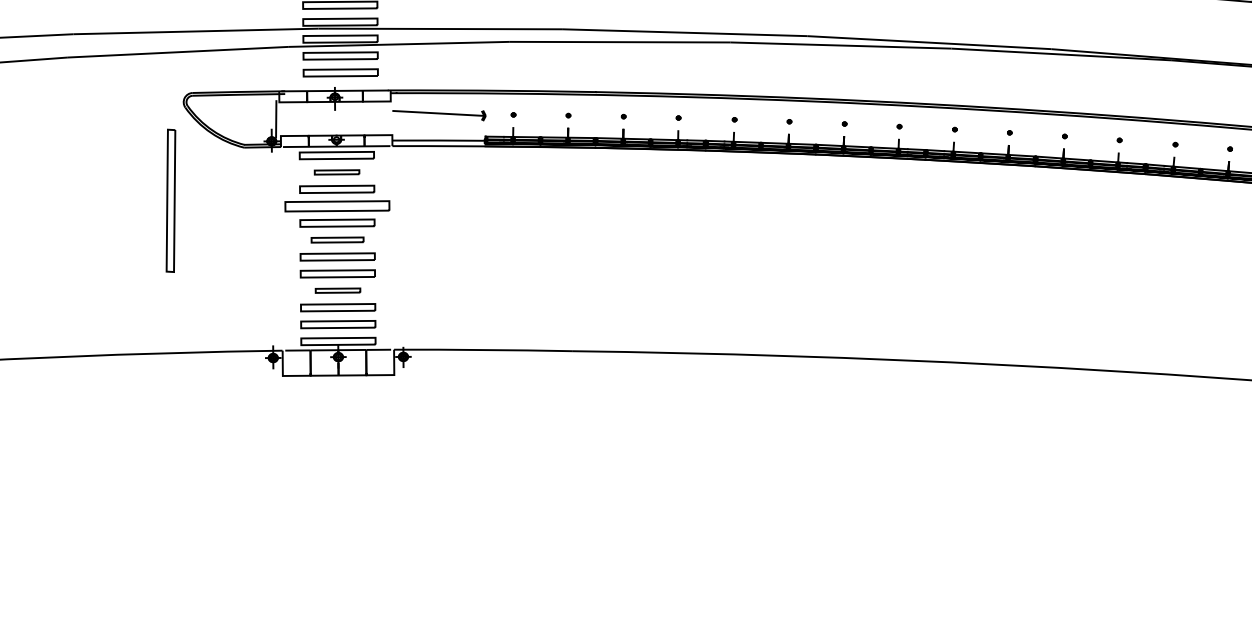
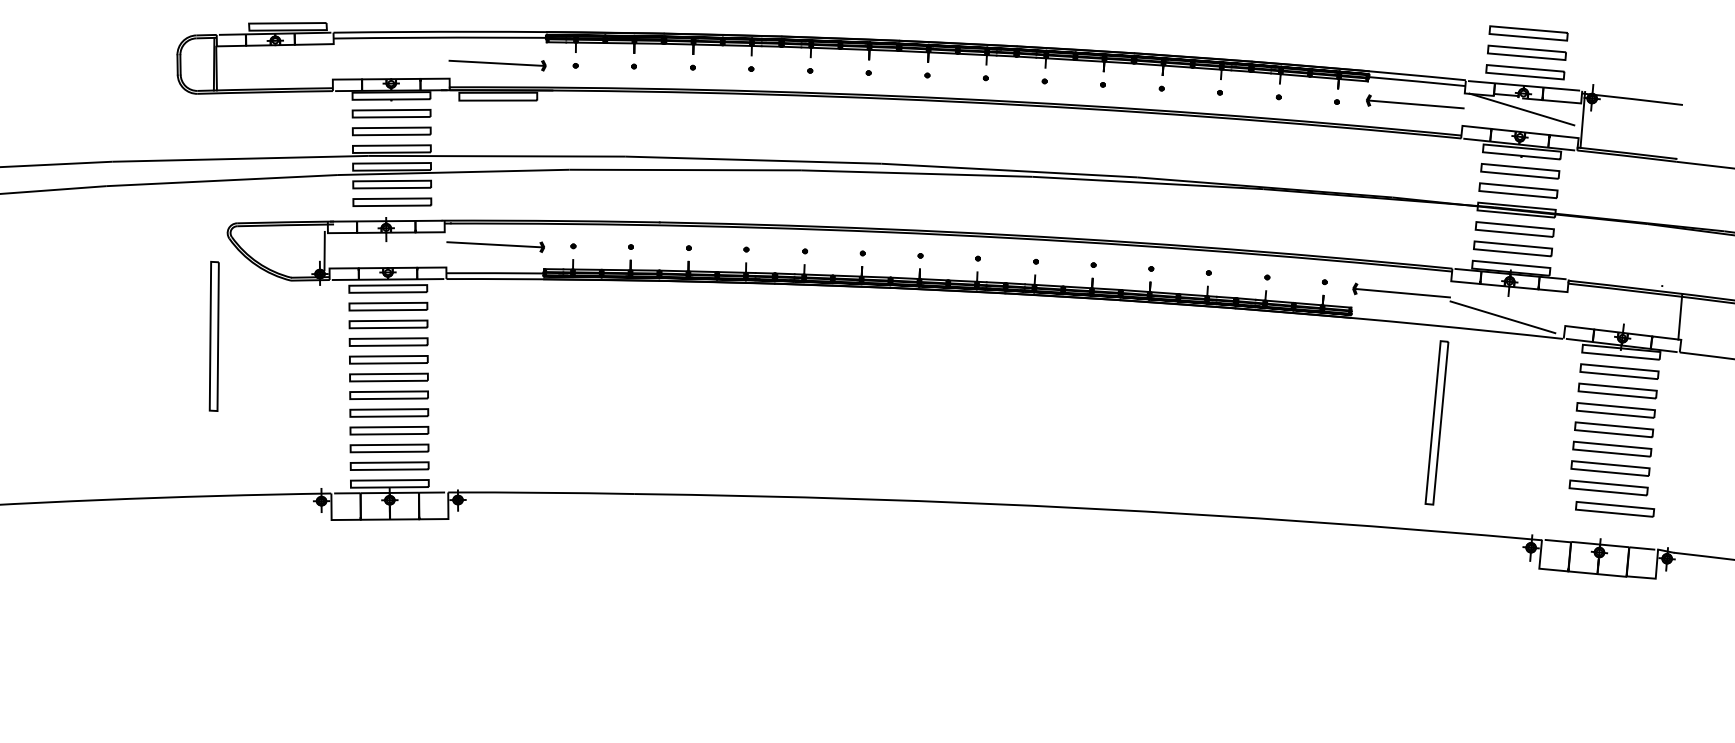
part: (337, 172) -> (388, 306), size x1.67
part: (337, 205) -> (388, 341), size x0.71
part: (337, 240) -> (388, 377), size x1.43
part: (338, 290) -> (389, 430), size x1.67

